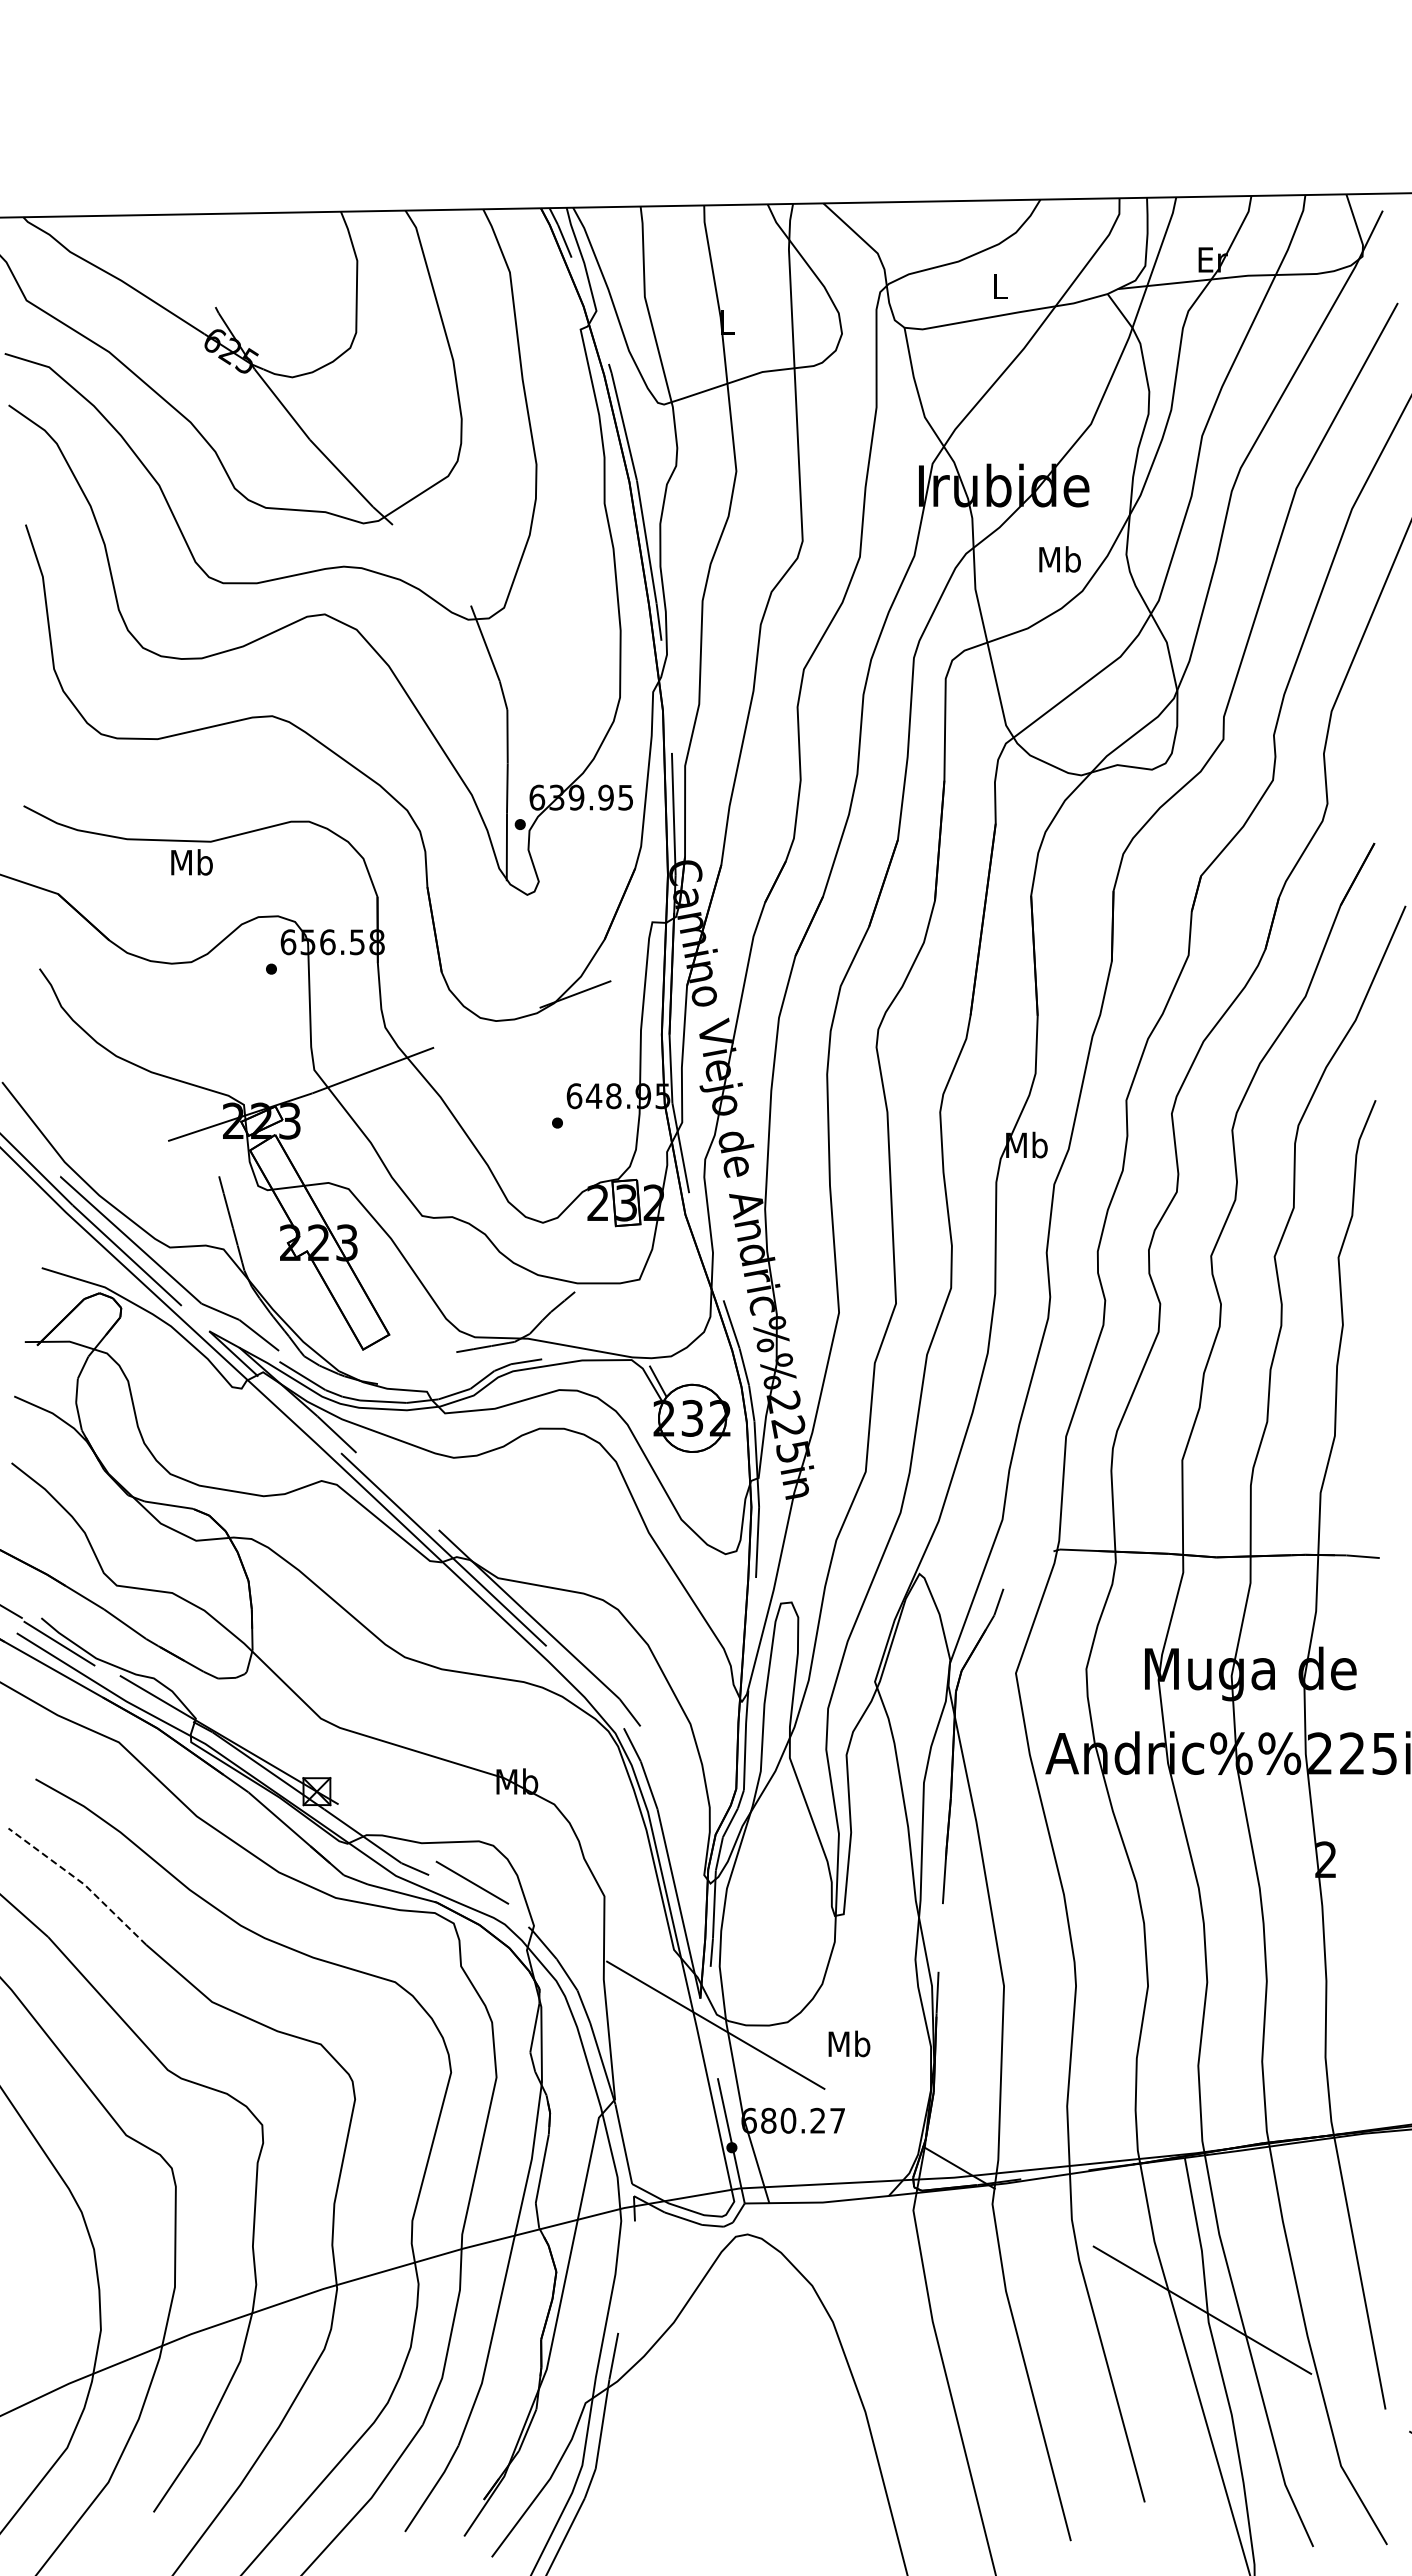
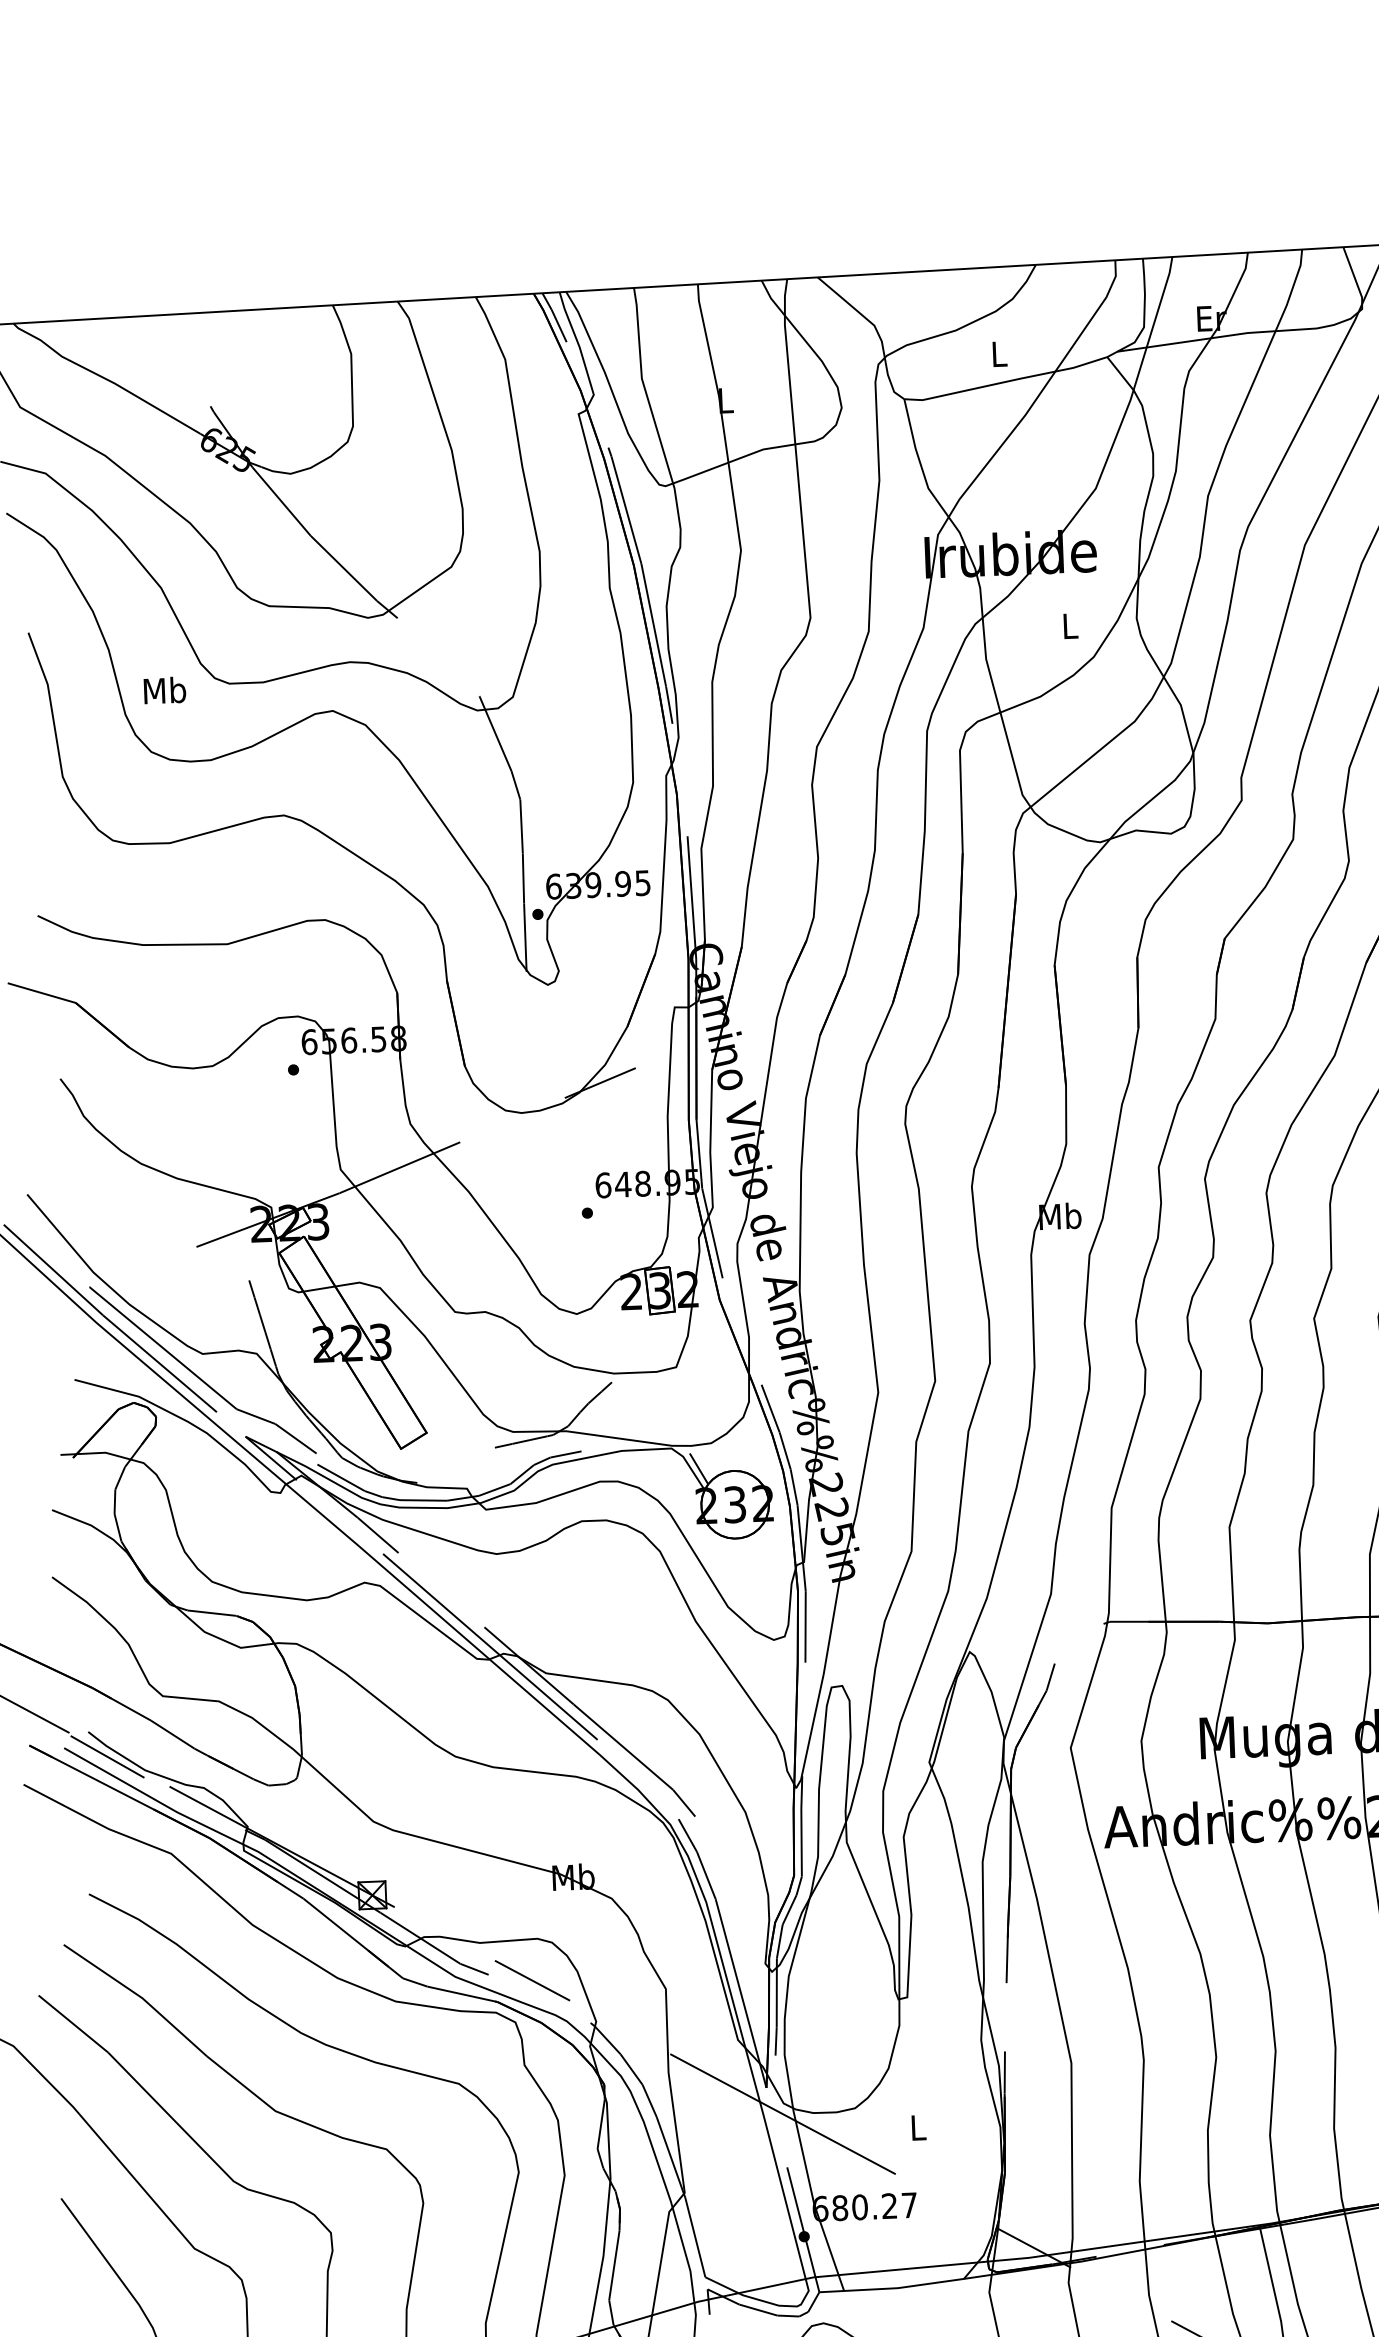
text: (1059, 559) -> (1069, 626), Mb -> L
text: (191, 862) -> (164, 690), moved
line: (81, 1882) -> (139, 1996), dashed -> solid
text: (849, 2043) -> (918, 2127), Mb -> L

